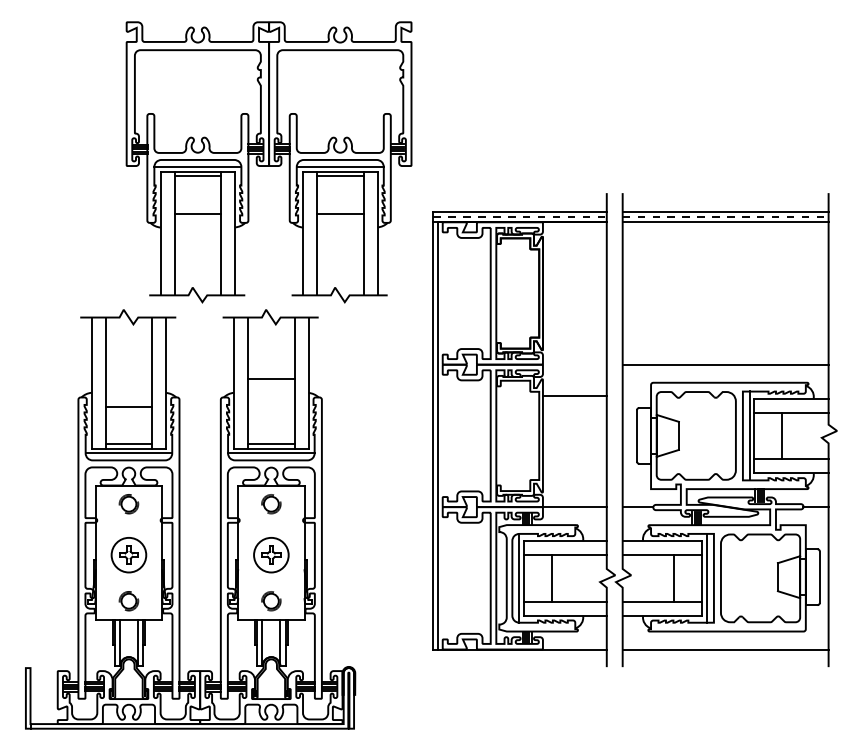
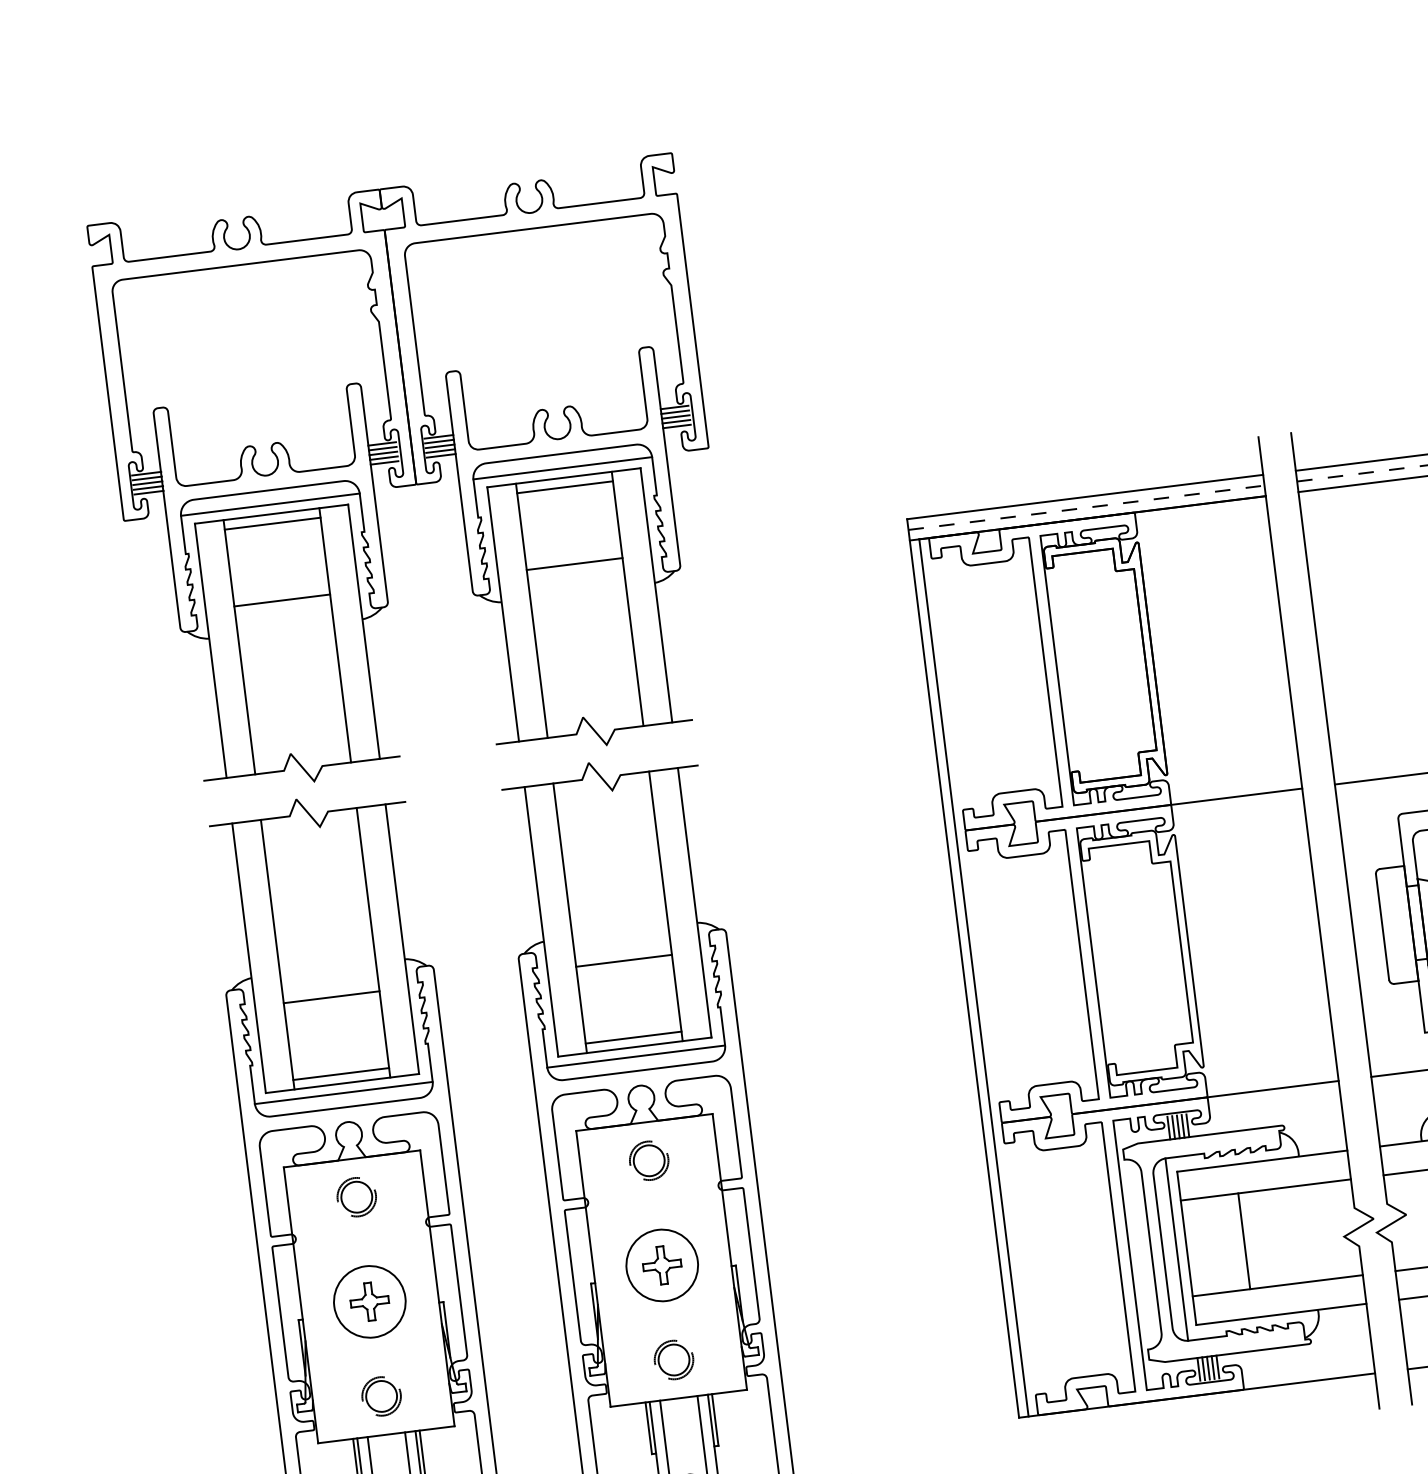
part: (268, 162) -> (414, 477), moved
line: (270, 378) -> (622, 960), moved
line: (574, 395) -> (1235, 796), moved

